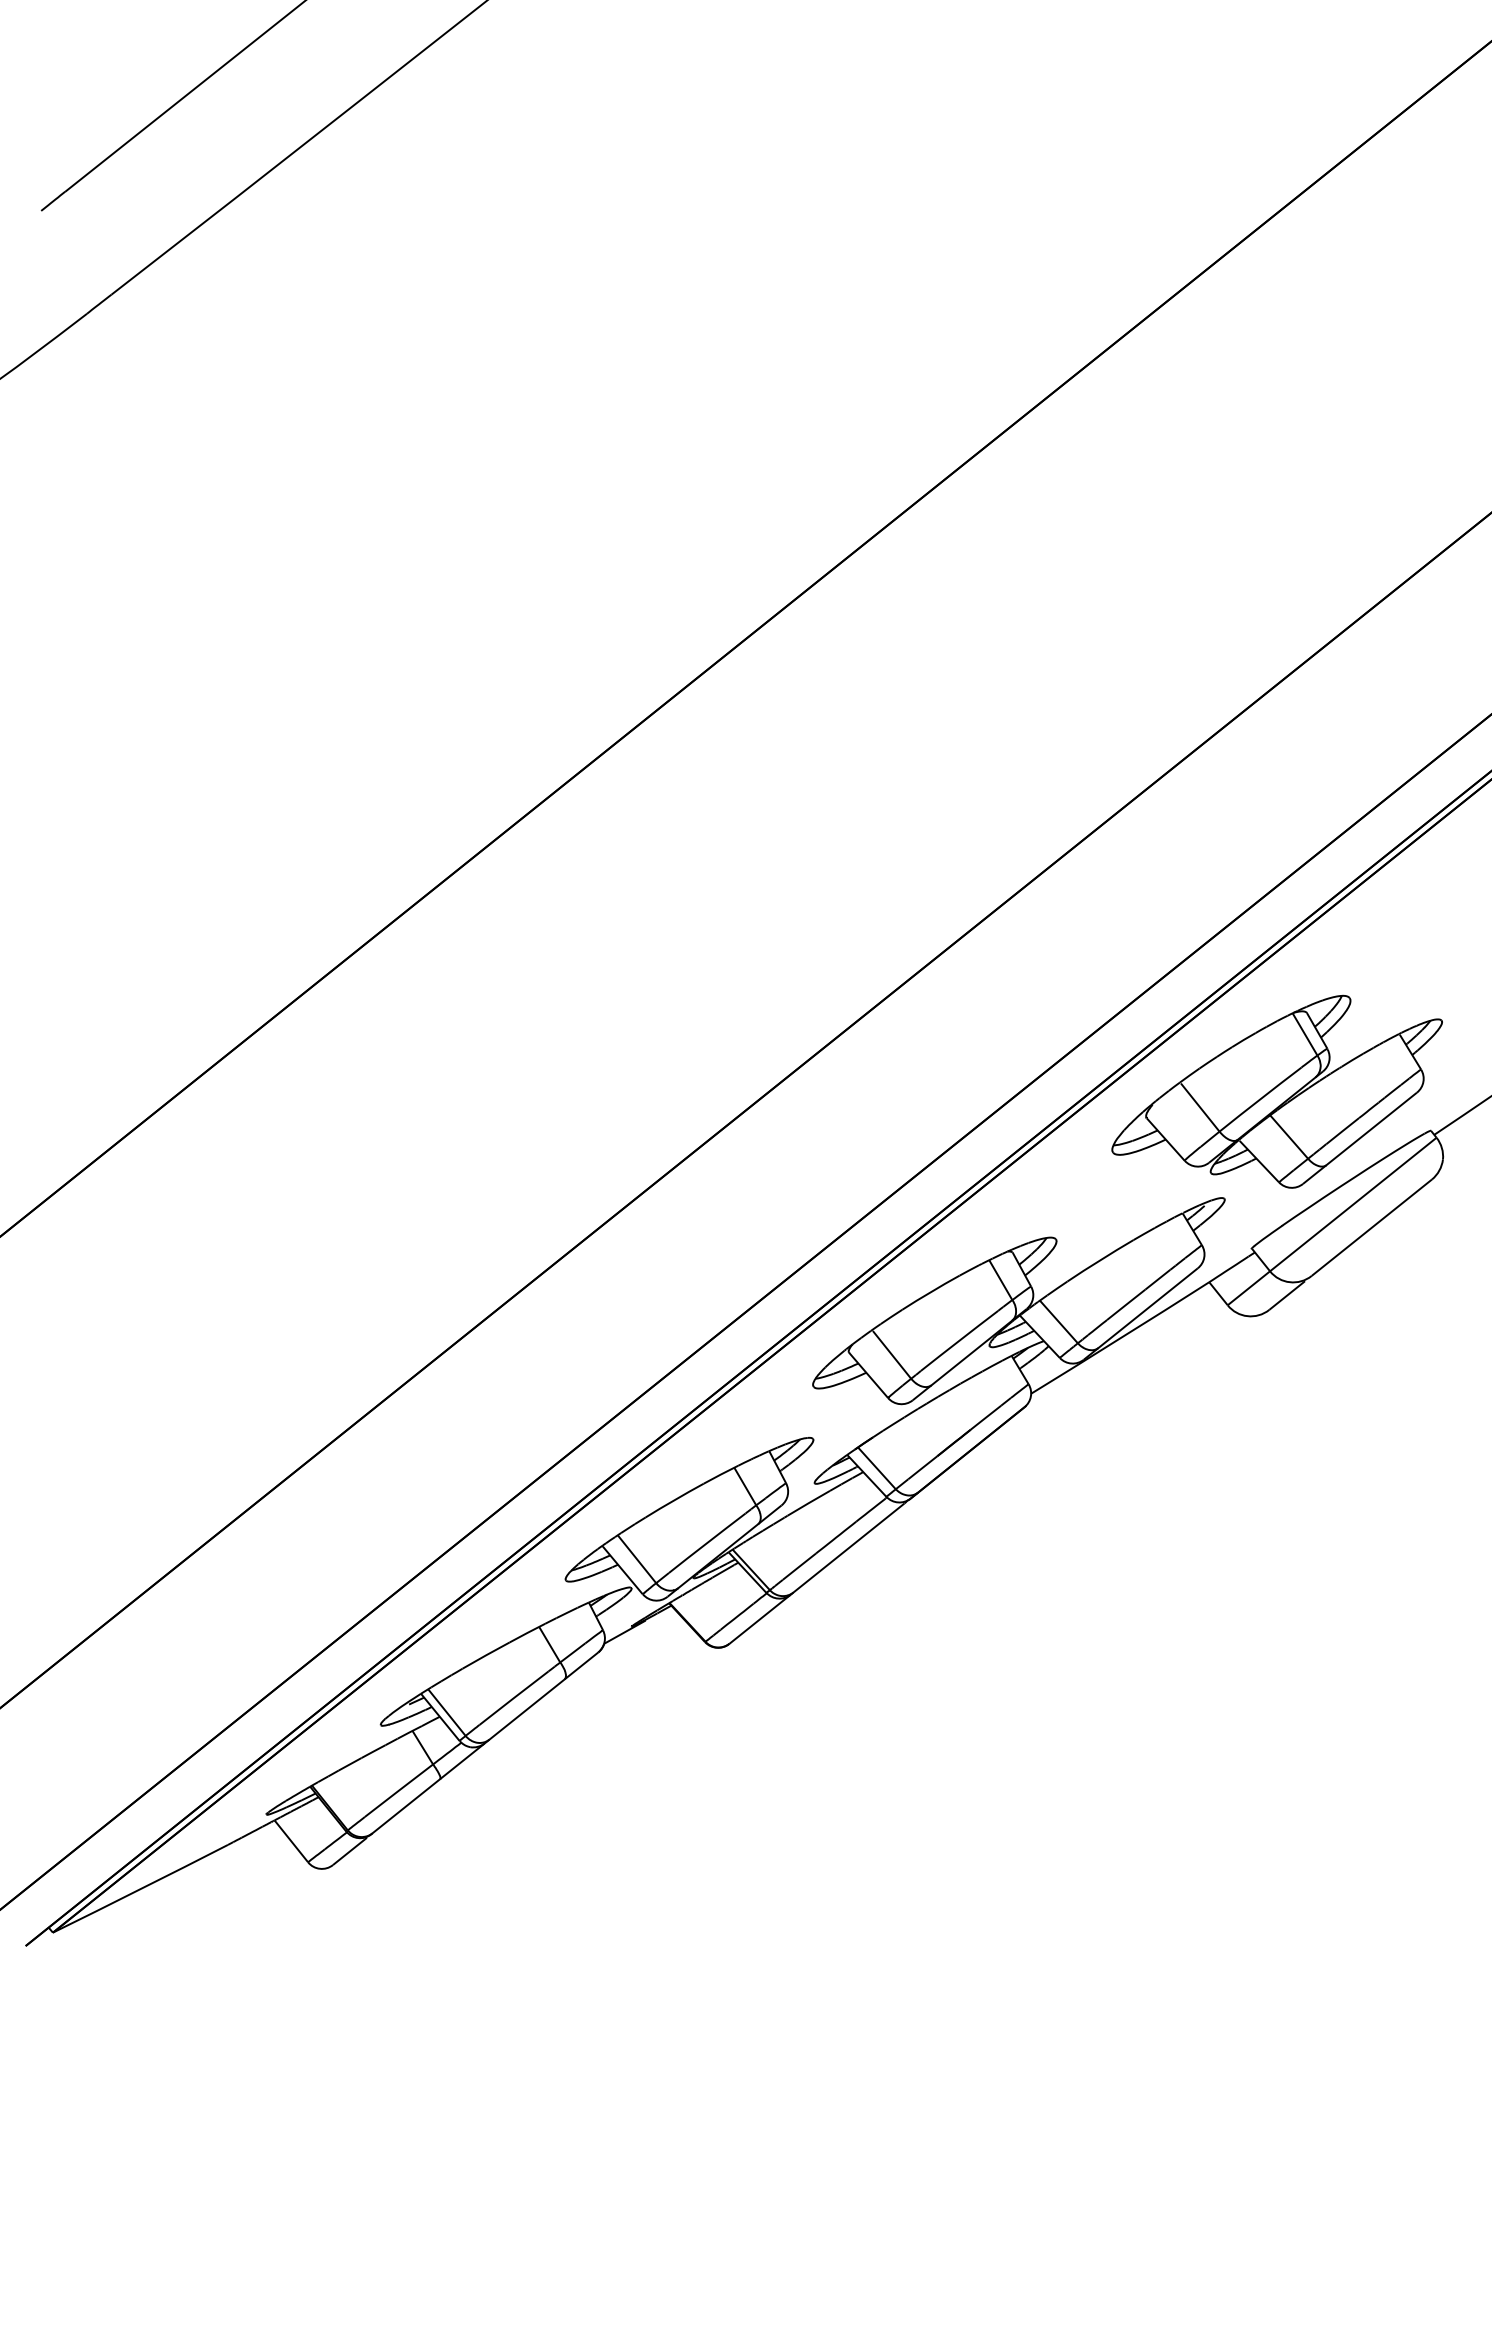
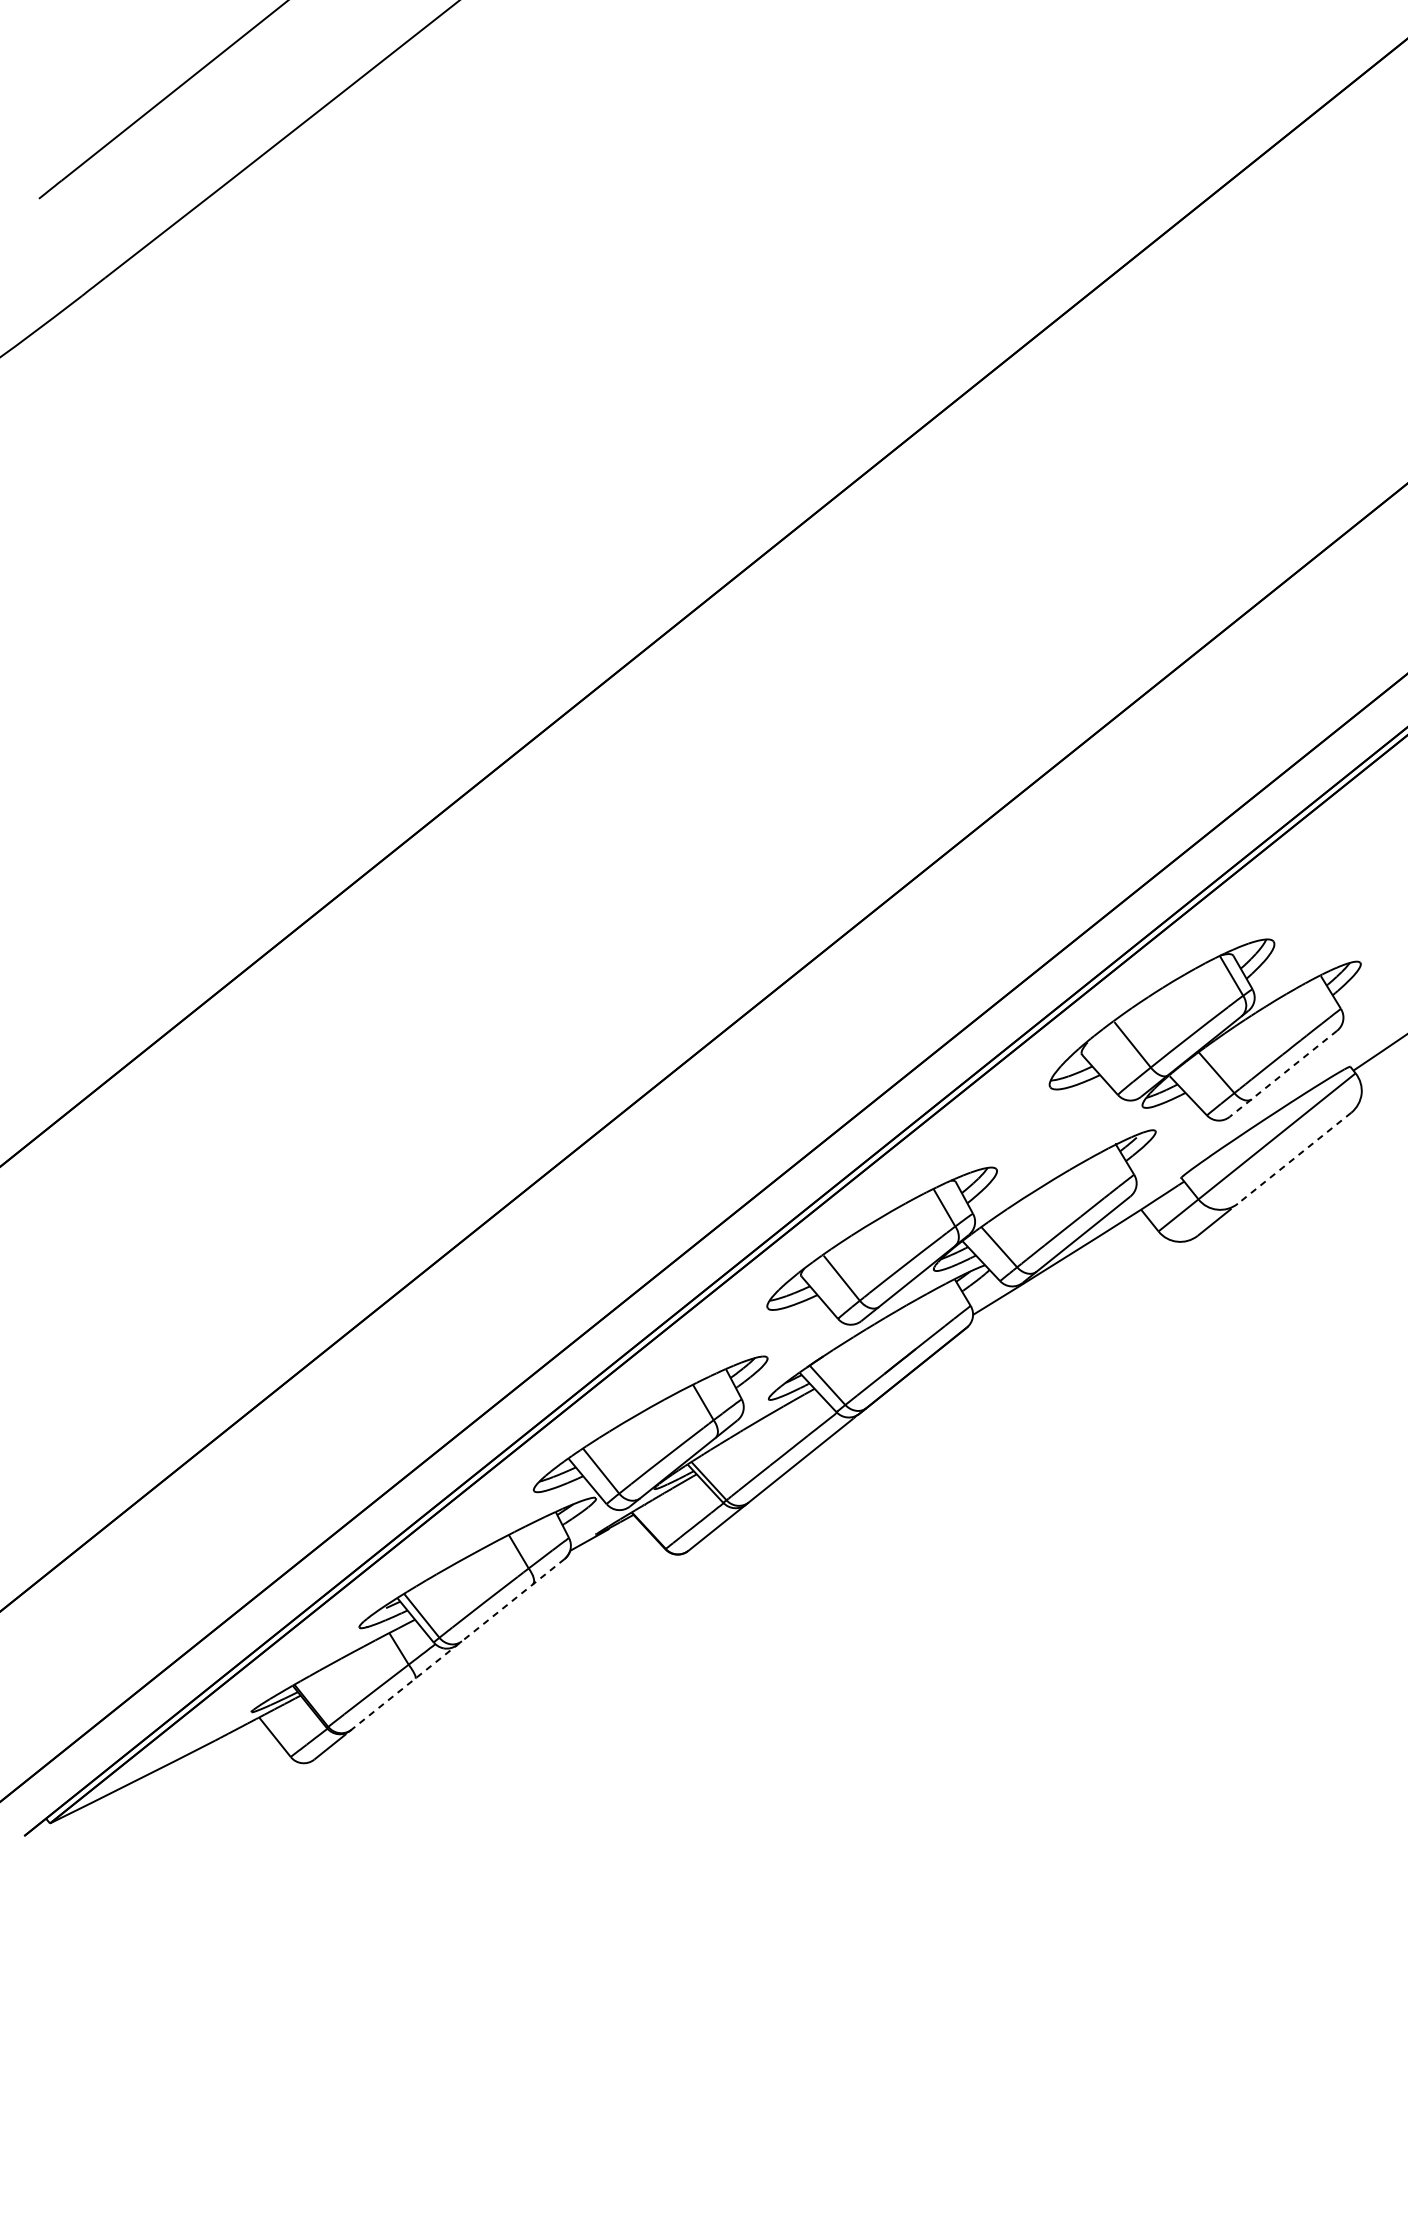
line: (1360, 1138) -> (1283, 1074), solid -> dashed
line: (1371, 1228) -> (1294, 1158), solid -> dashed
line: (484, 1743) -> (457, 1644), solid -> dashed

